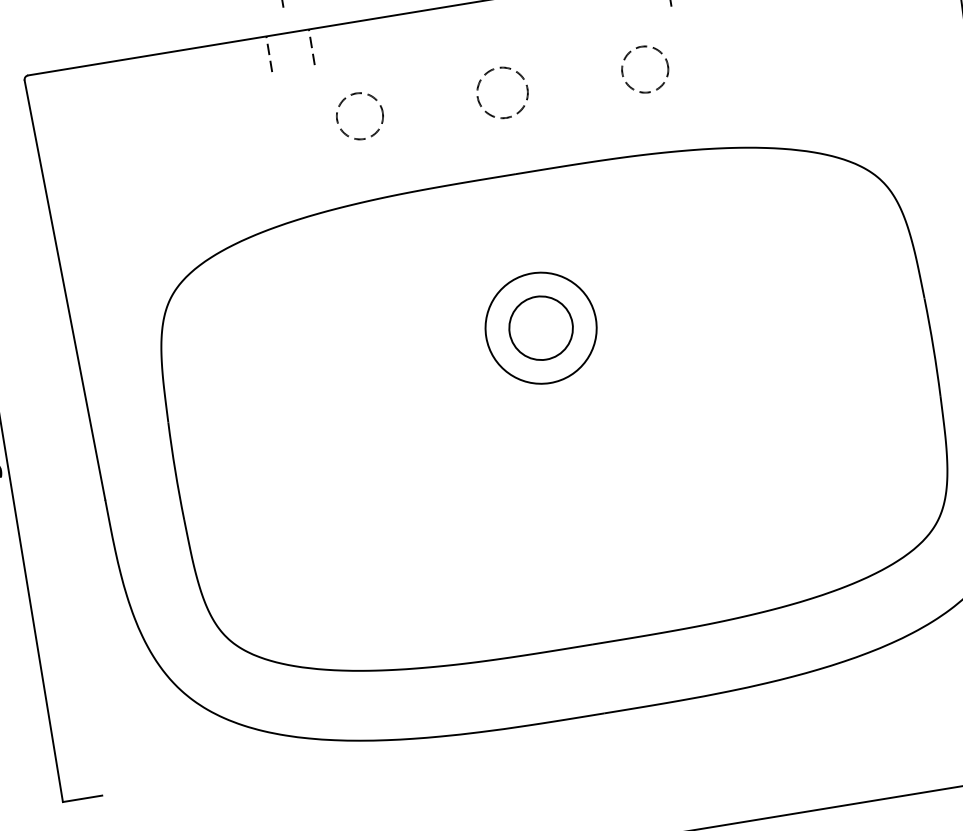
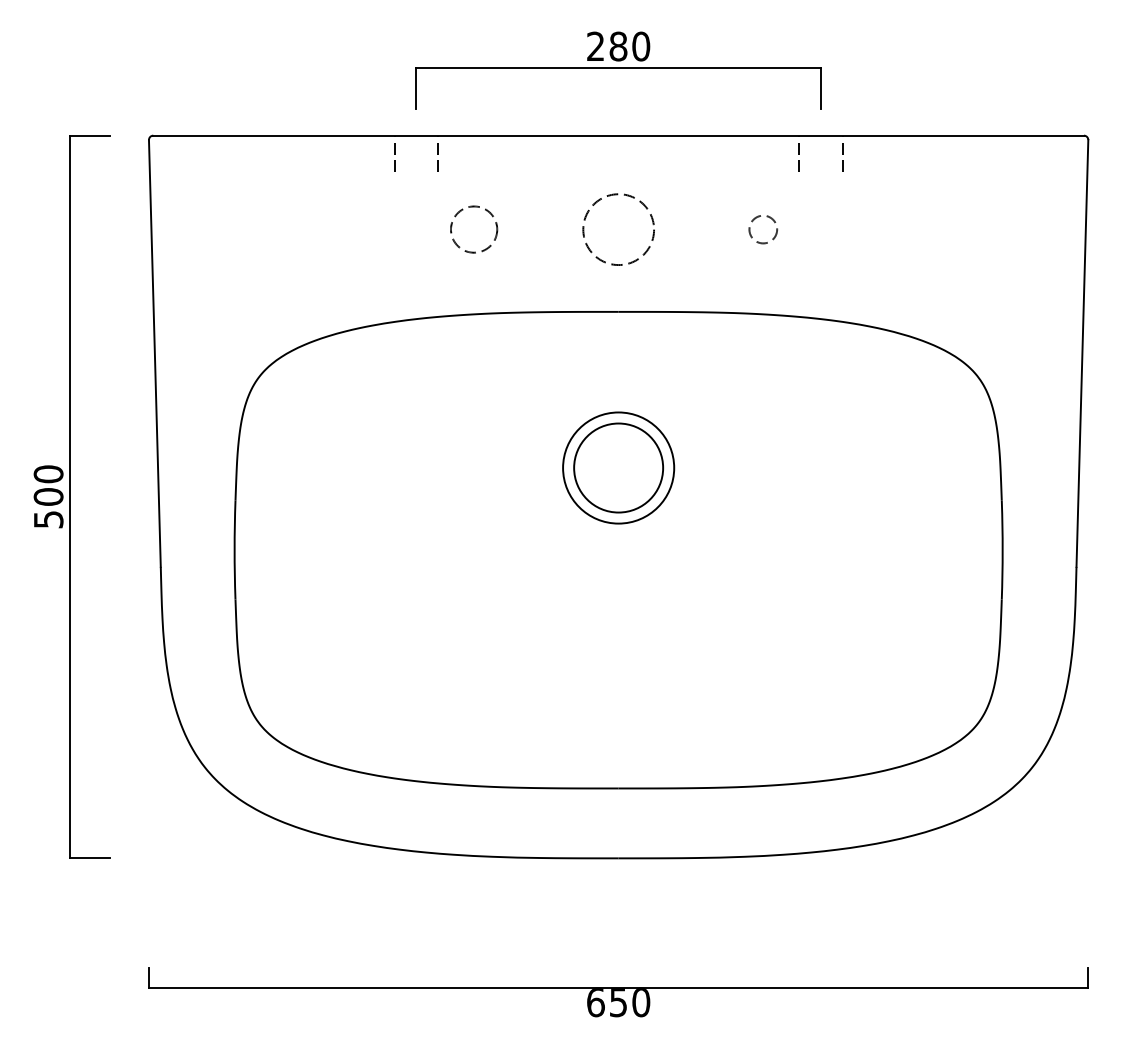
circle: (645, 69) -> (763, 229), size x0.6
circle: (502, 92) -> (618, 229), size x1.4
circle: (540, 327) -> (618, 467), size x1.4

